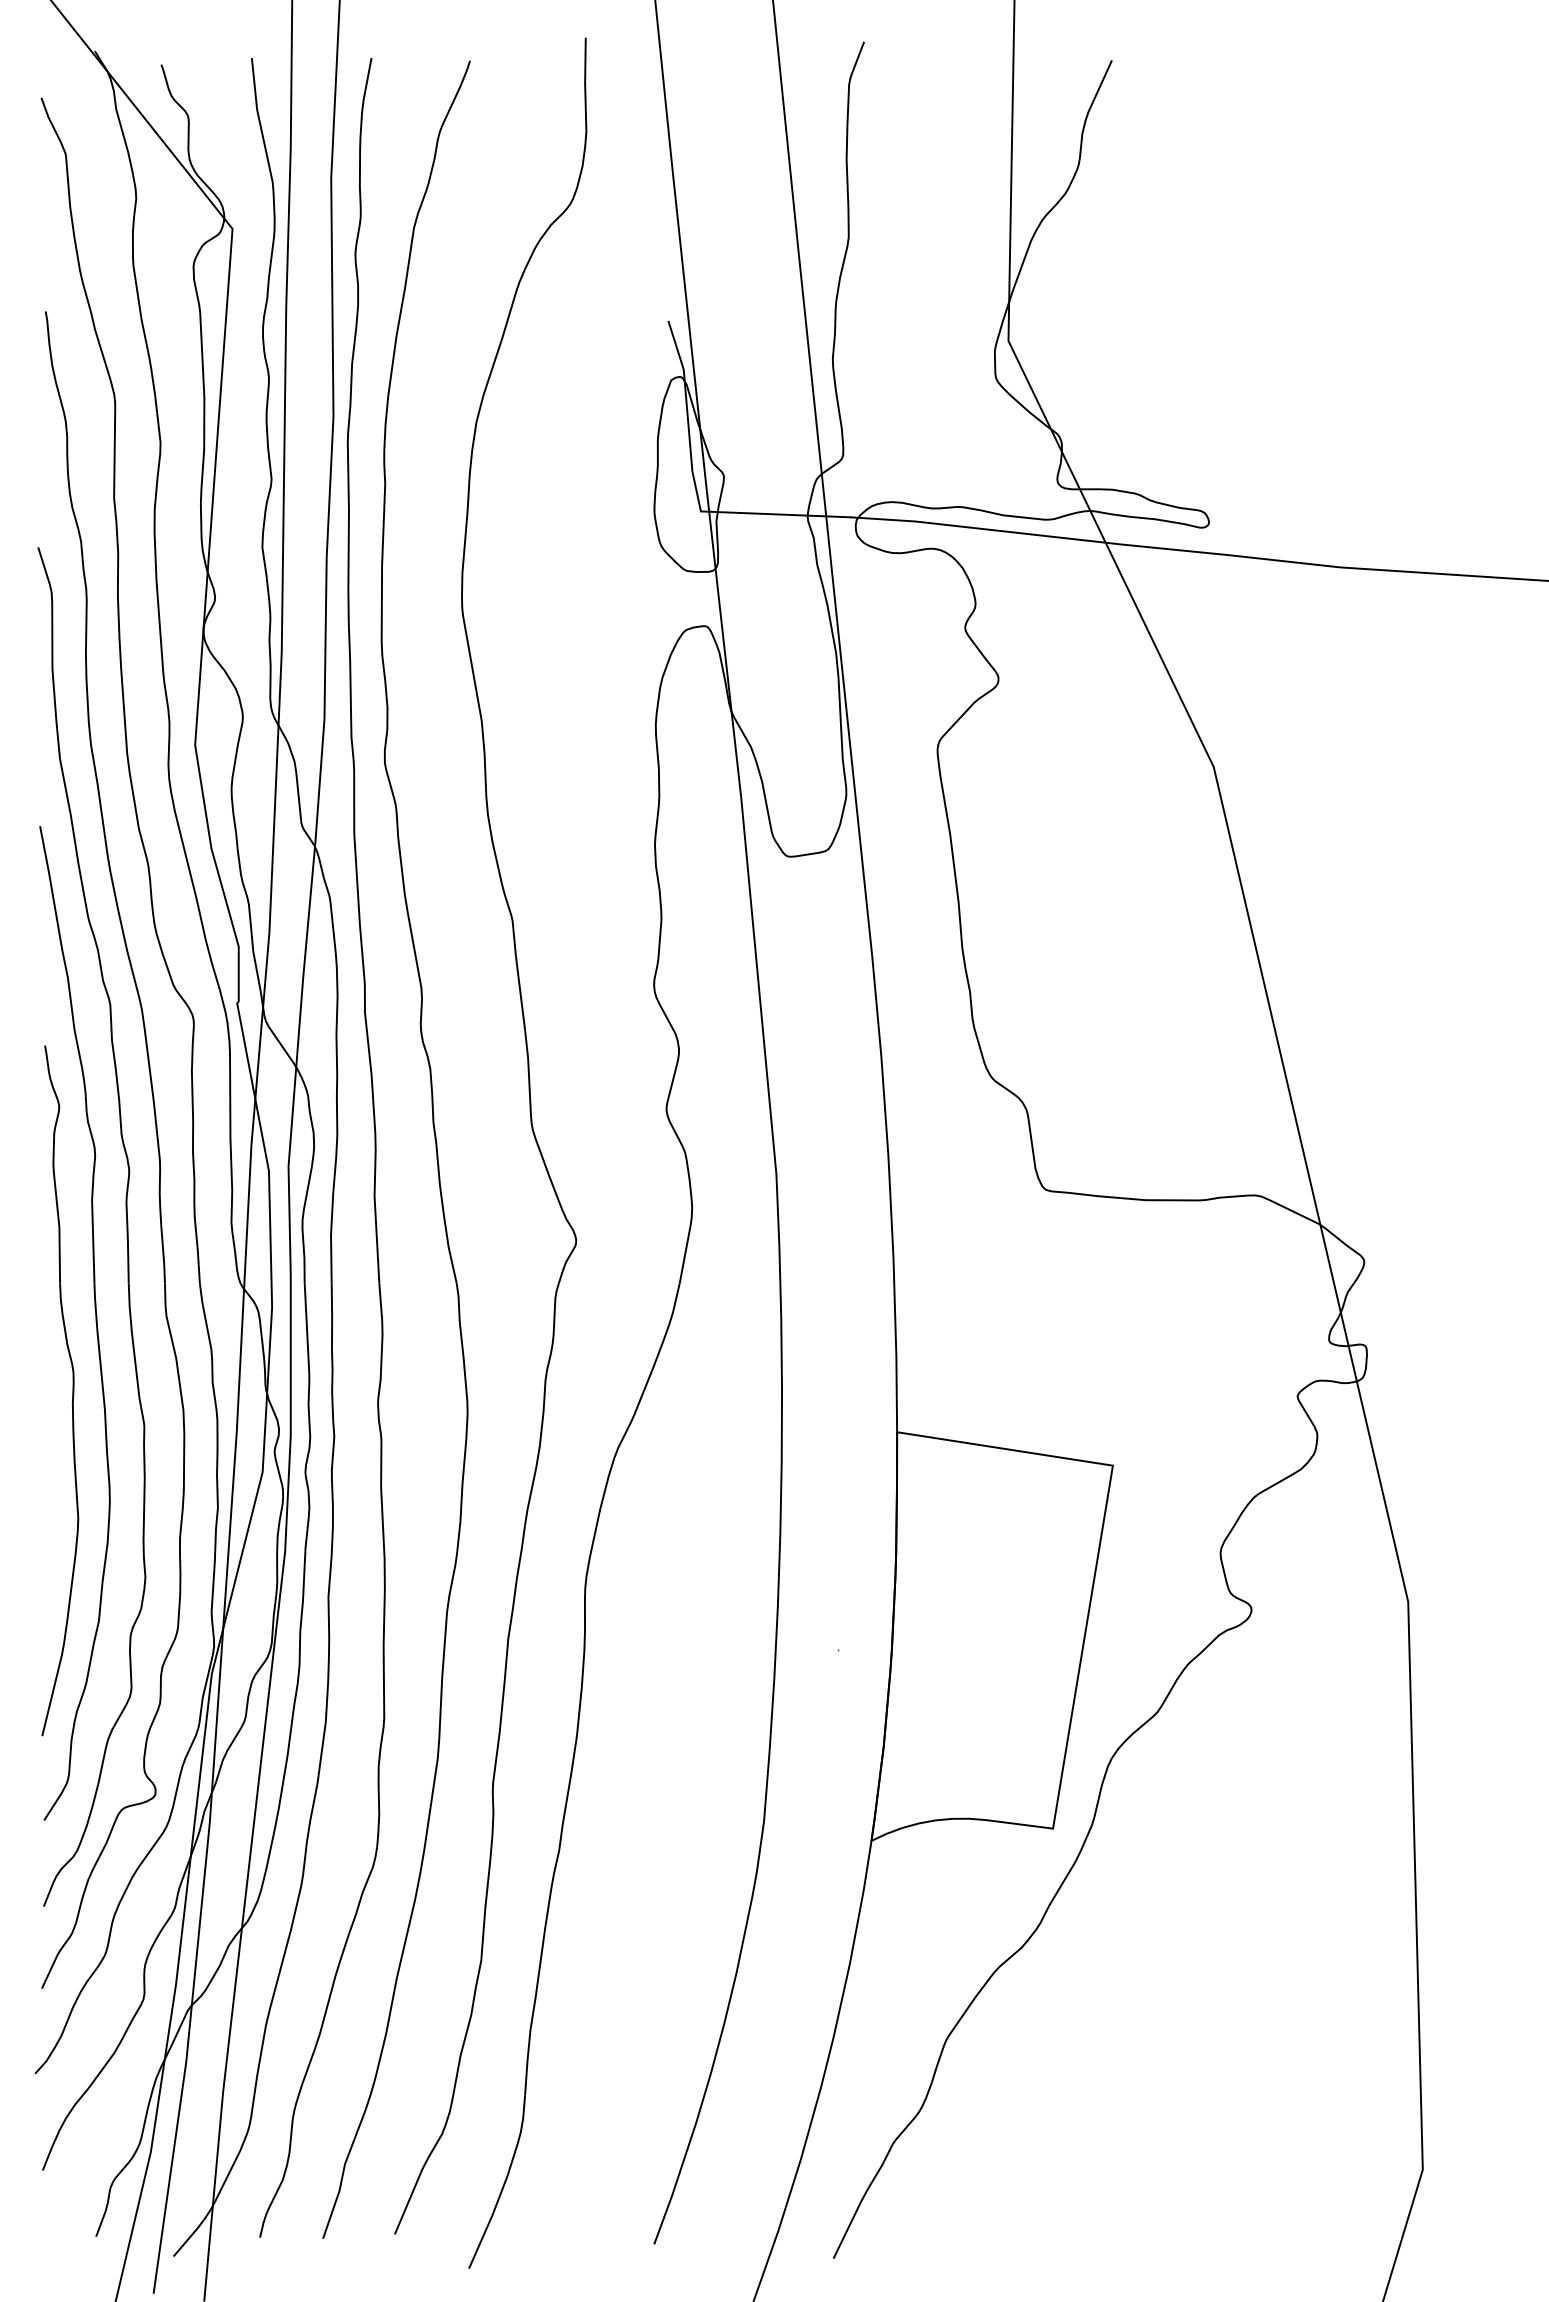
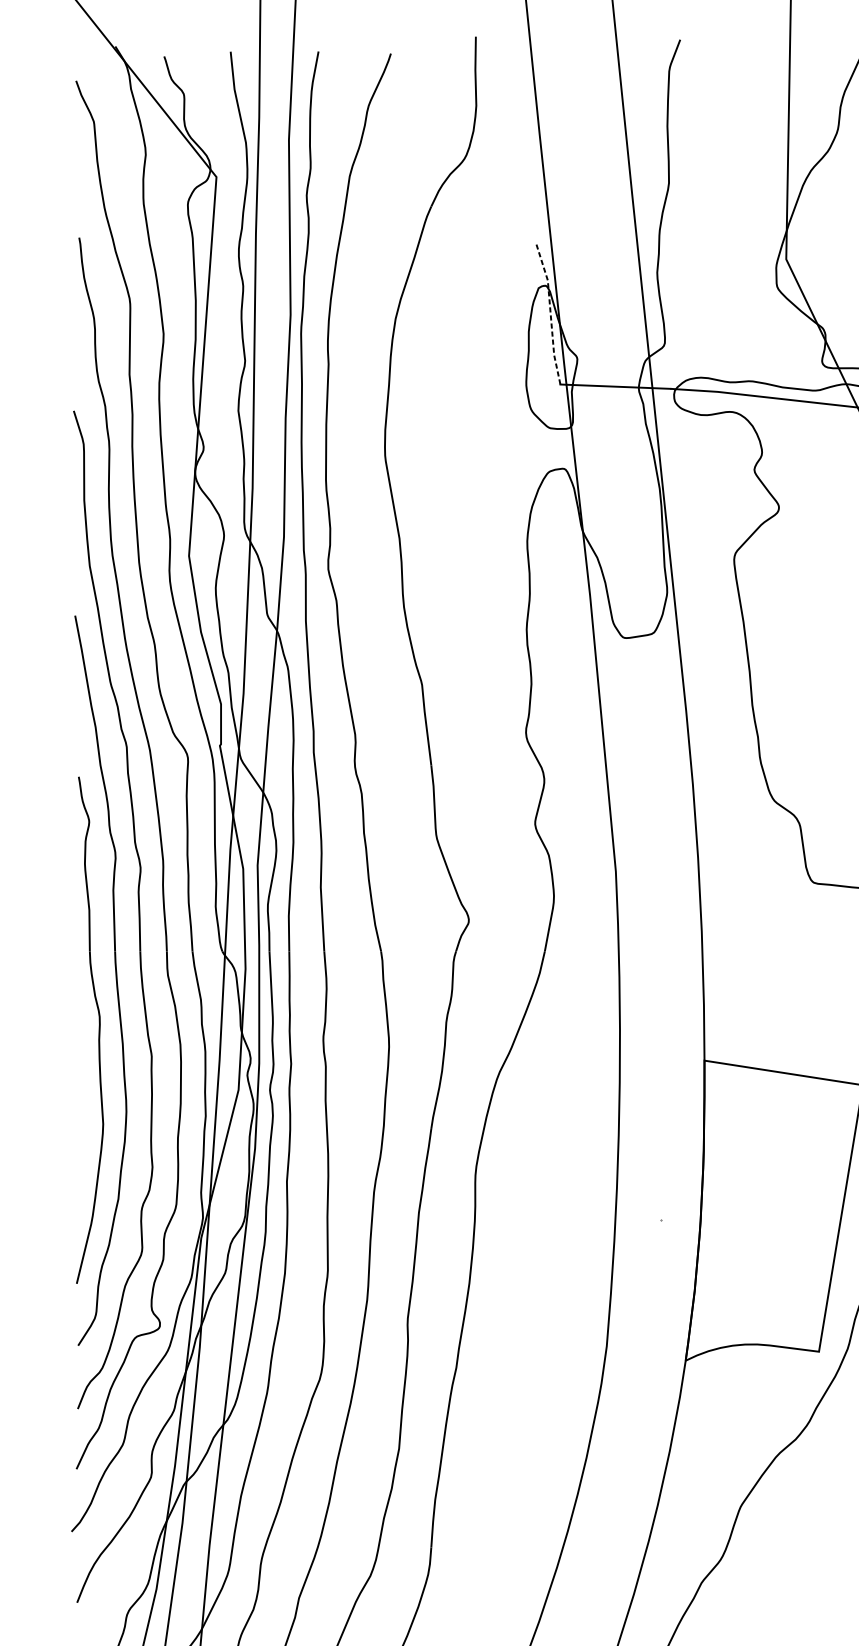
line: (687, 415) -> (550, 314), solid -> dashed

